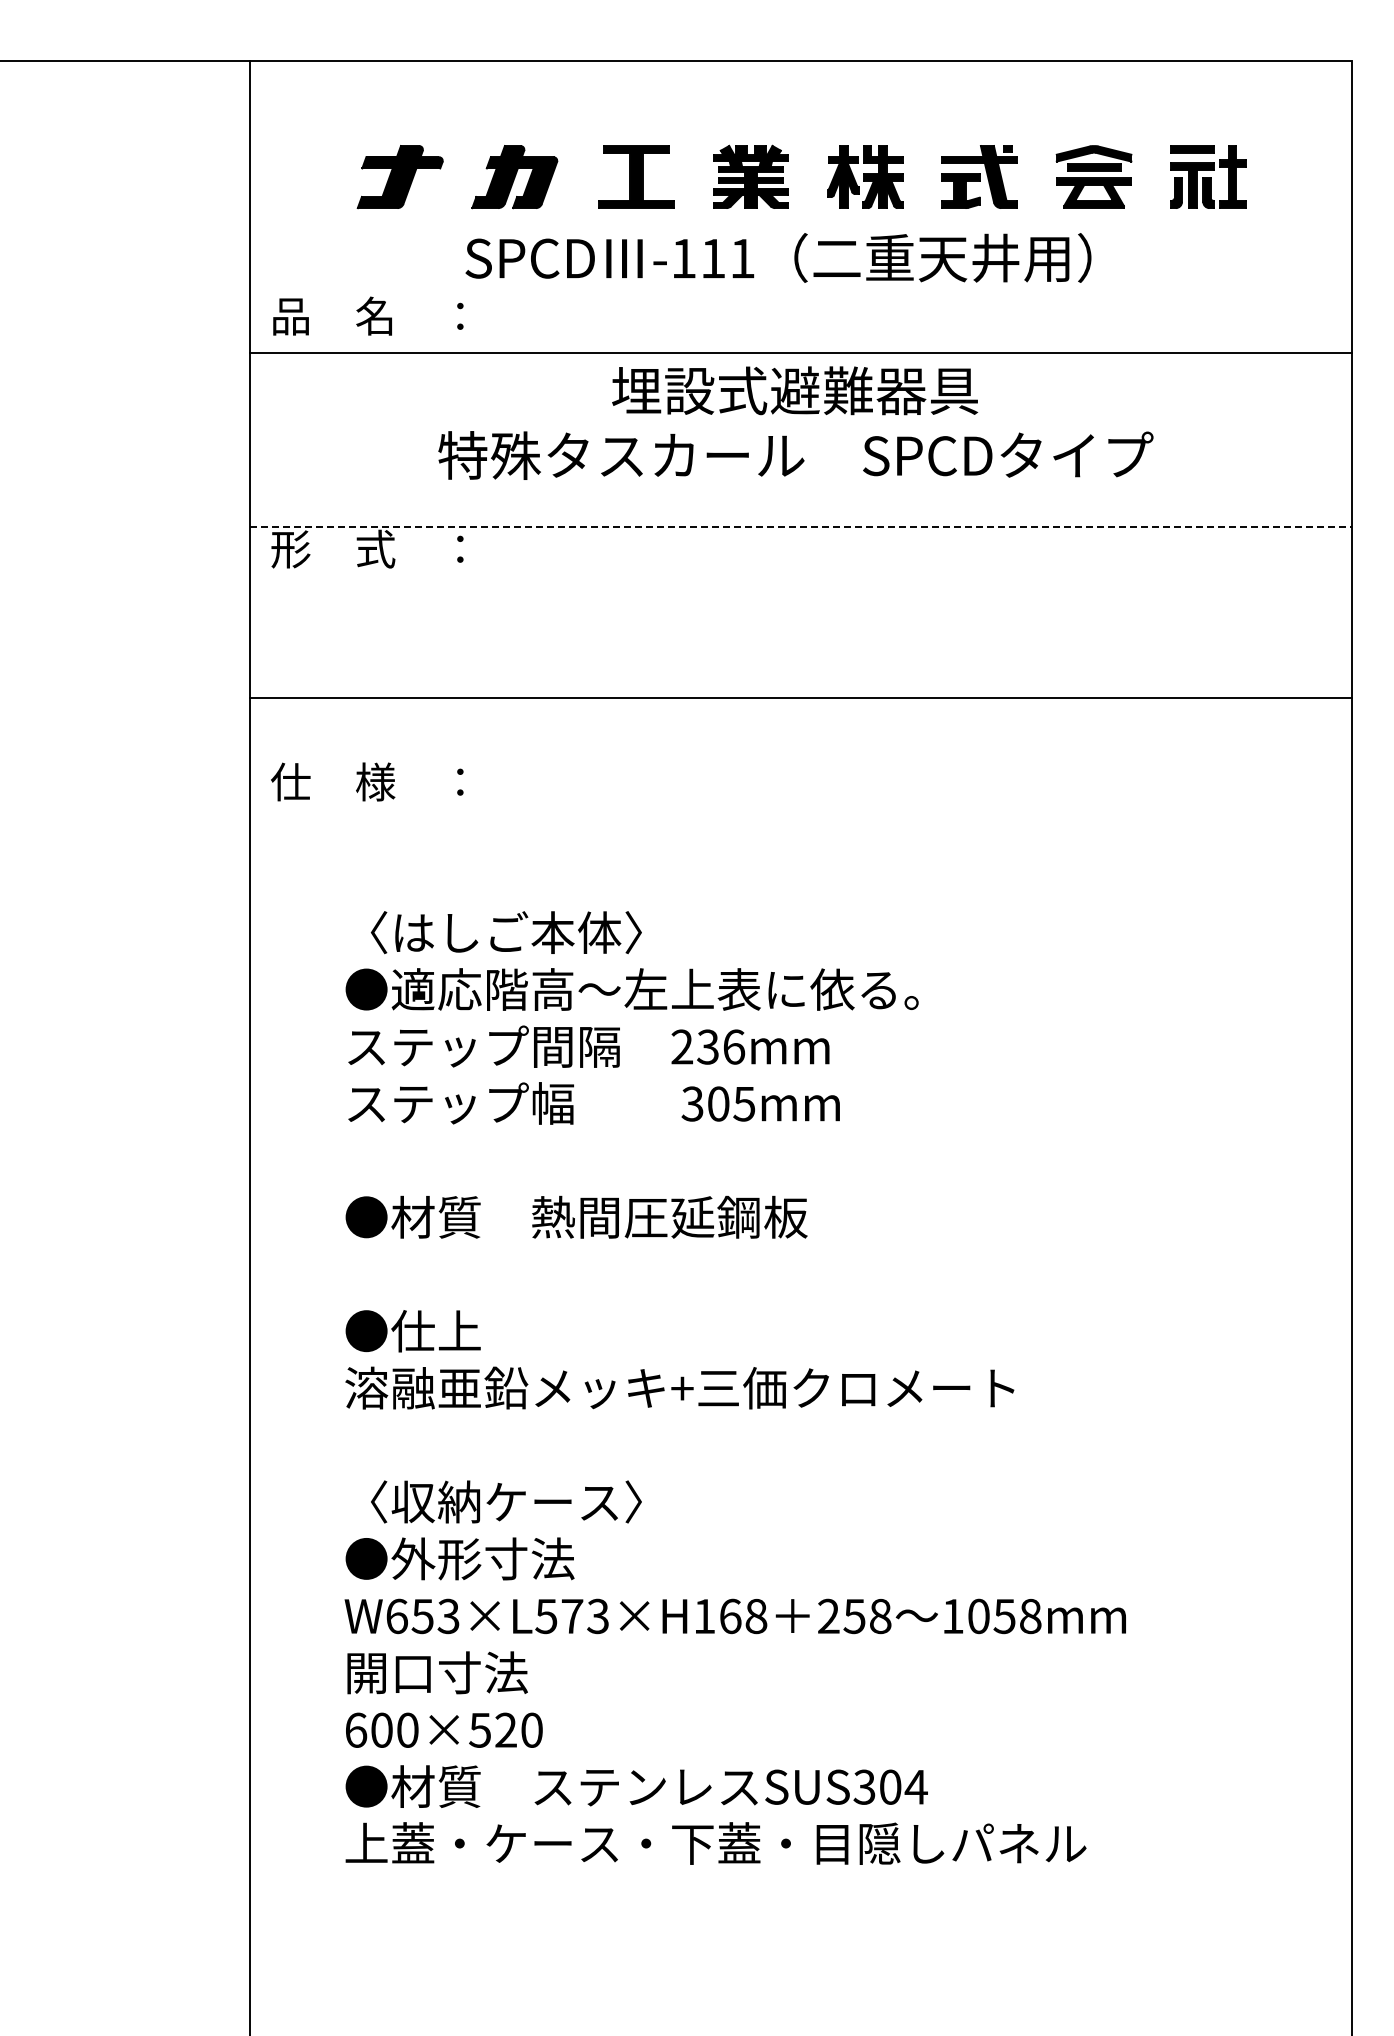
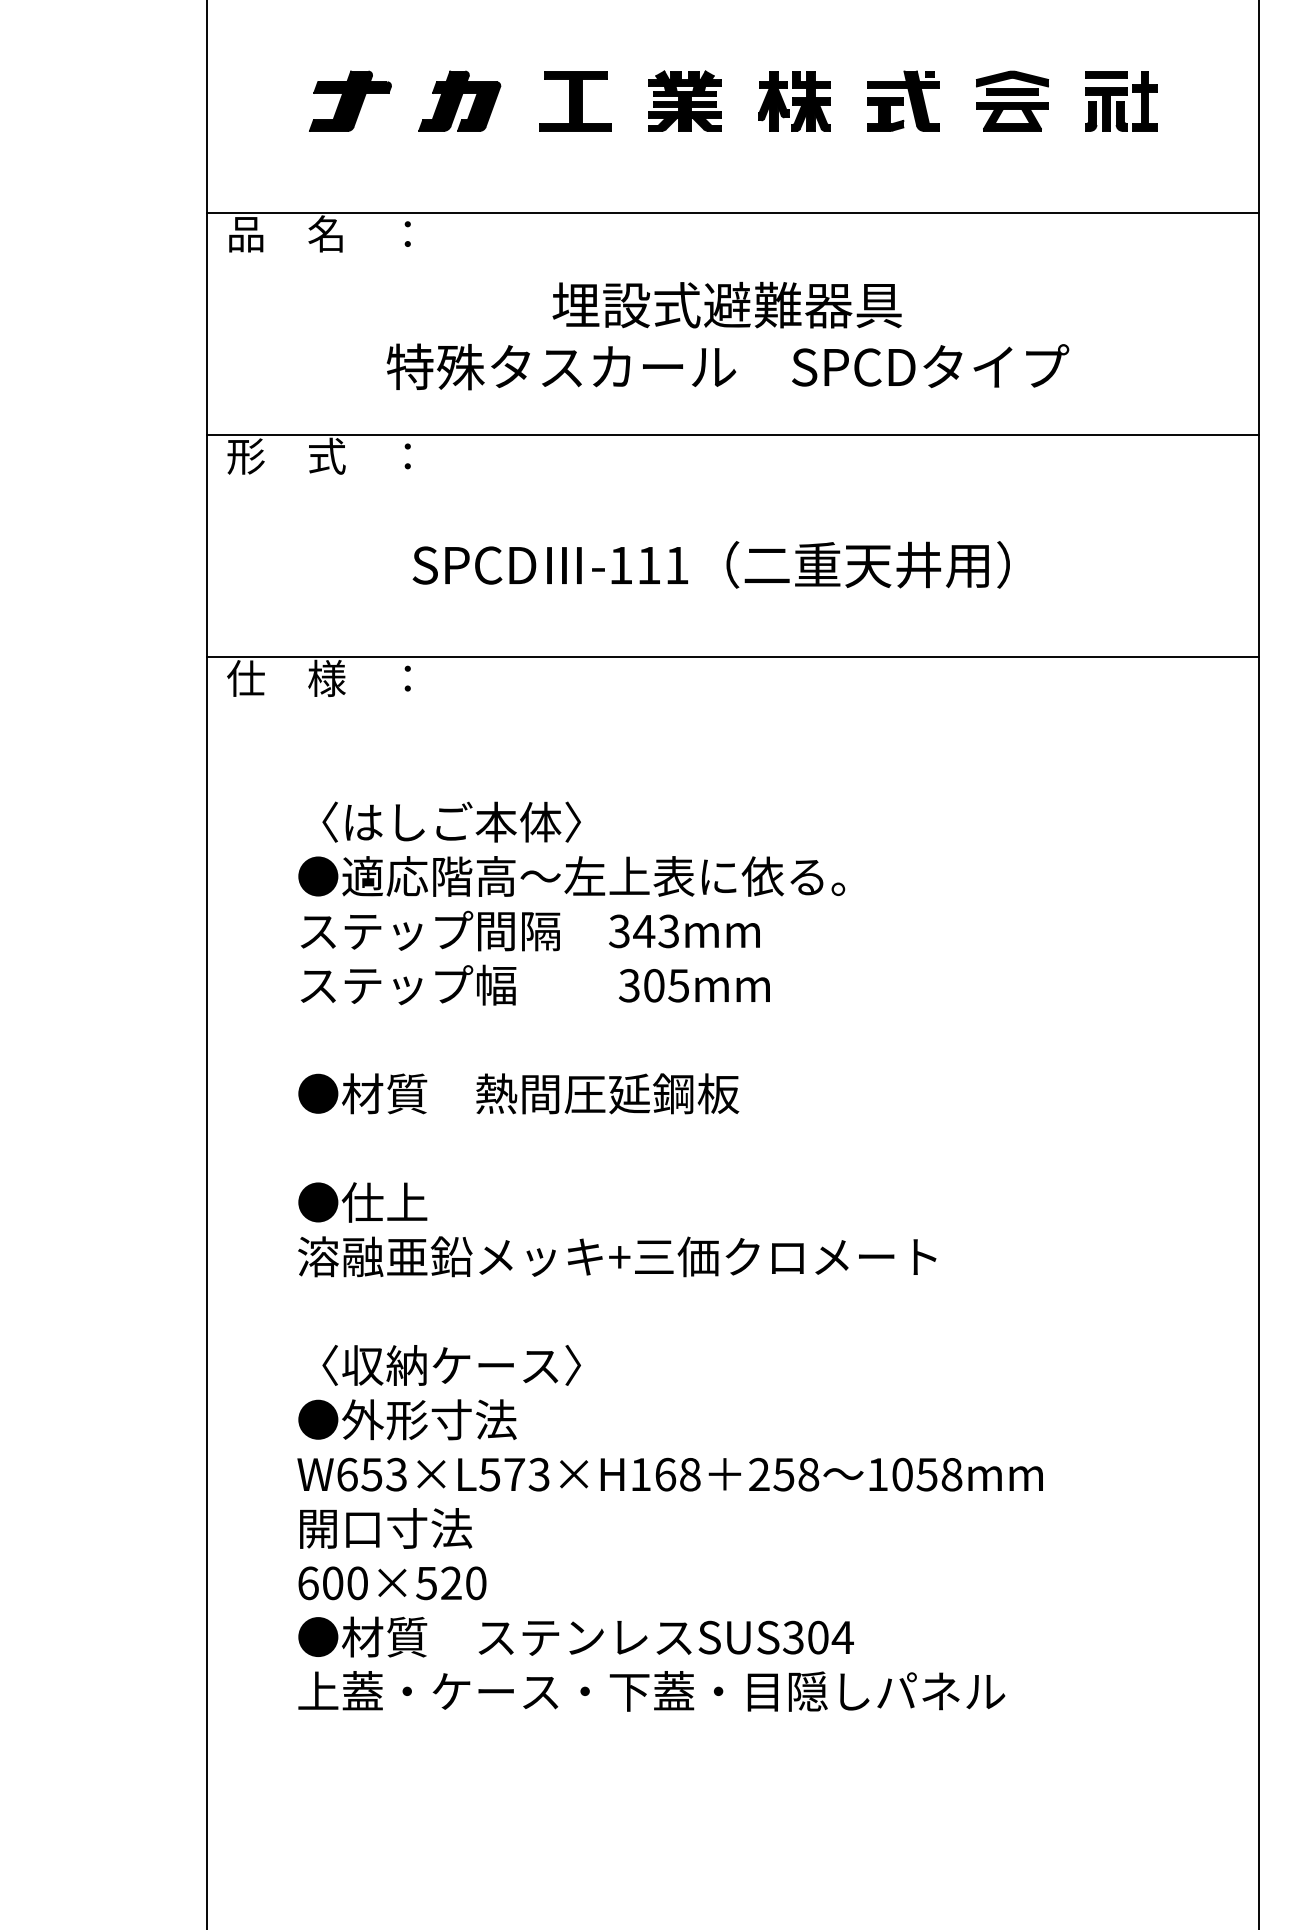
text: (778, 257) -> (711, 564), moved
line: (800, 352) -> (732, 212), moved
line: (801, 526) -> (733, 434), dashed -> solid
line: (800, 697) -> (732, 656), moved
text: (708, 1046) -> (644, 930), 236mm -> 343mm

